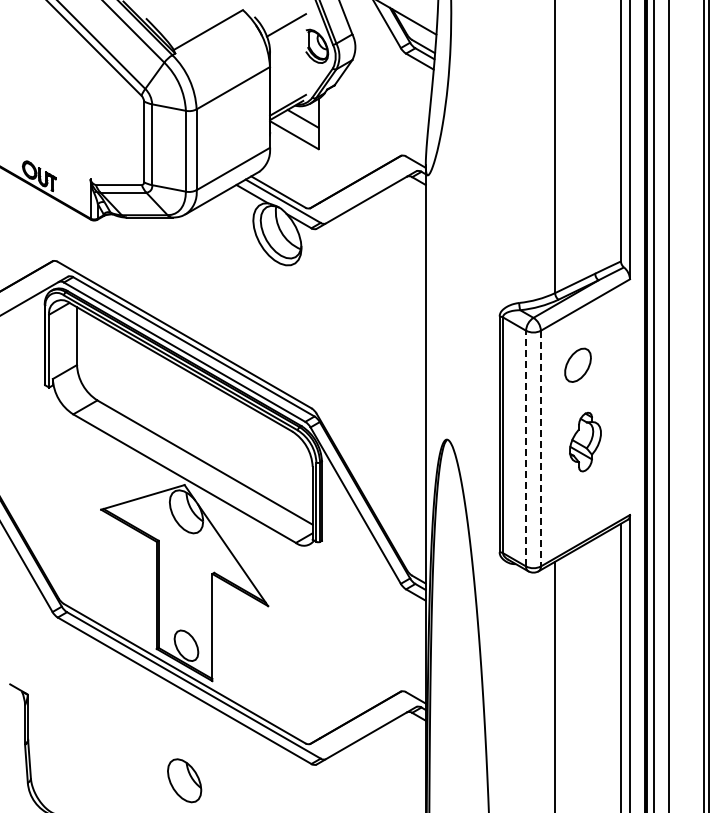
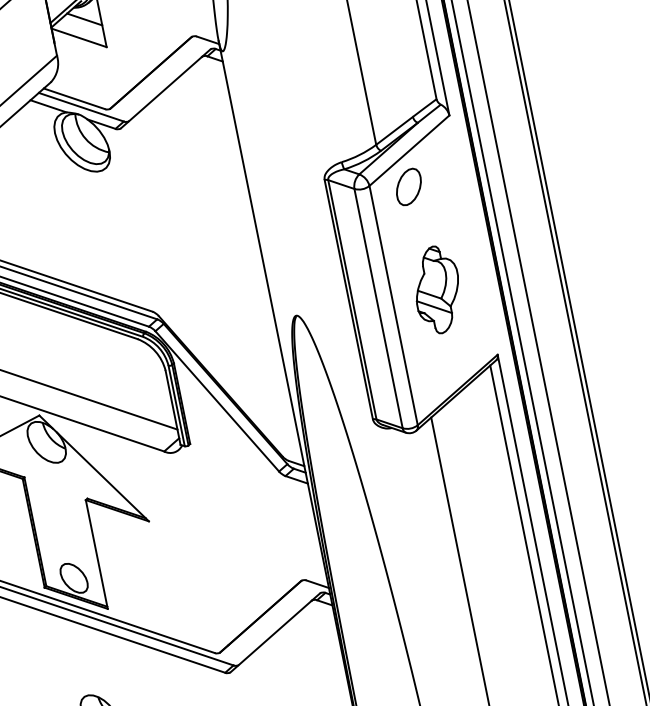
part: (577, 364) -> (408, 186), moved
part: (585, 441) -> (437, 289), size x1.43
line: (526, 448) -> (378, 308), dashed -> solid
line: (540, 448) -> (393, 305), dashed -> solid

